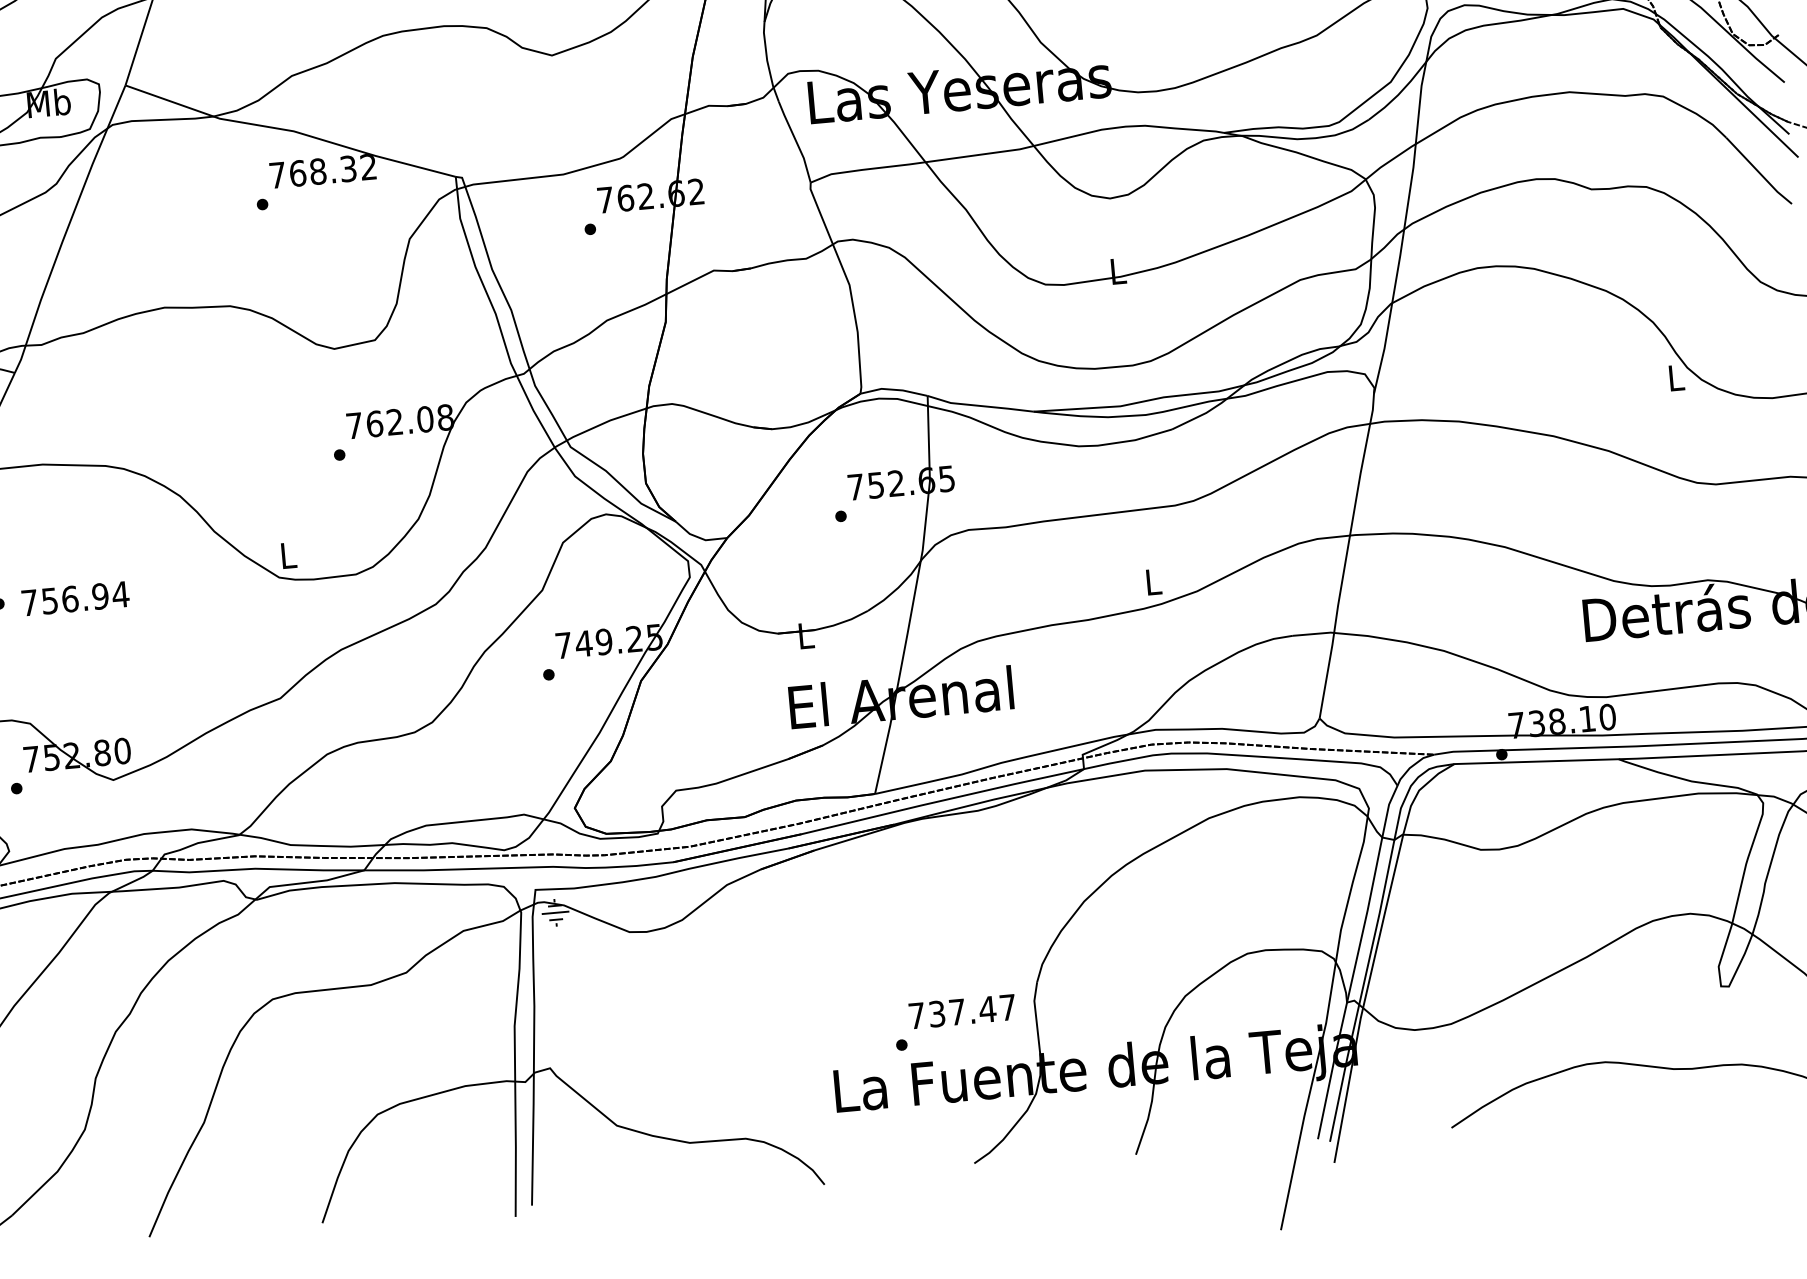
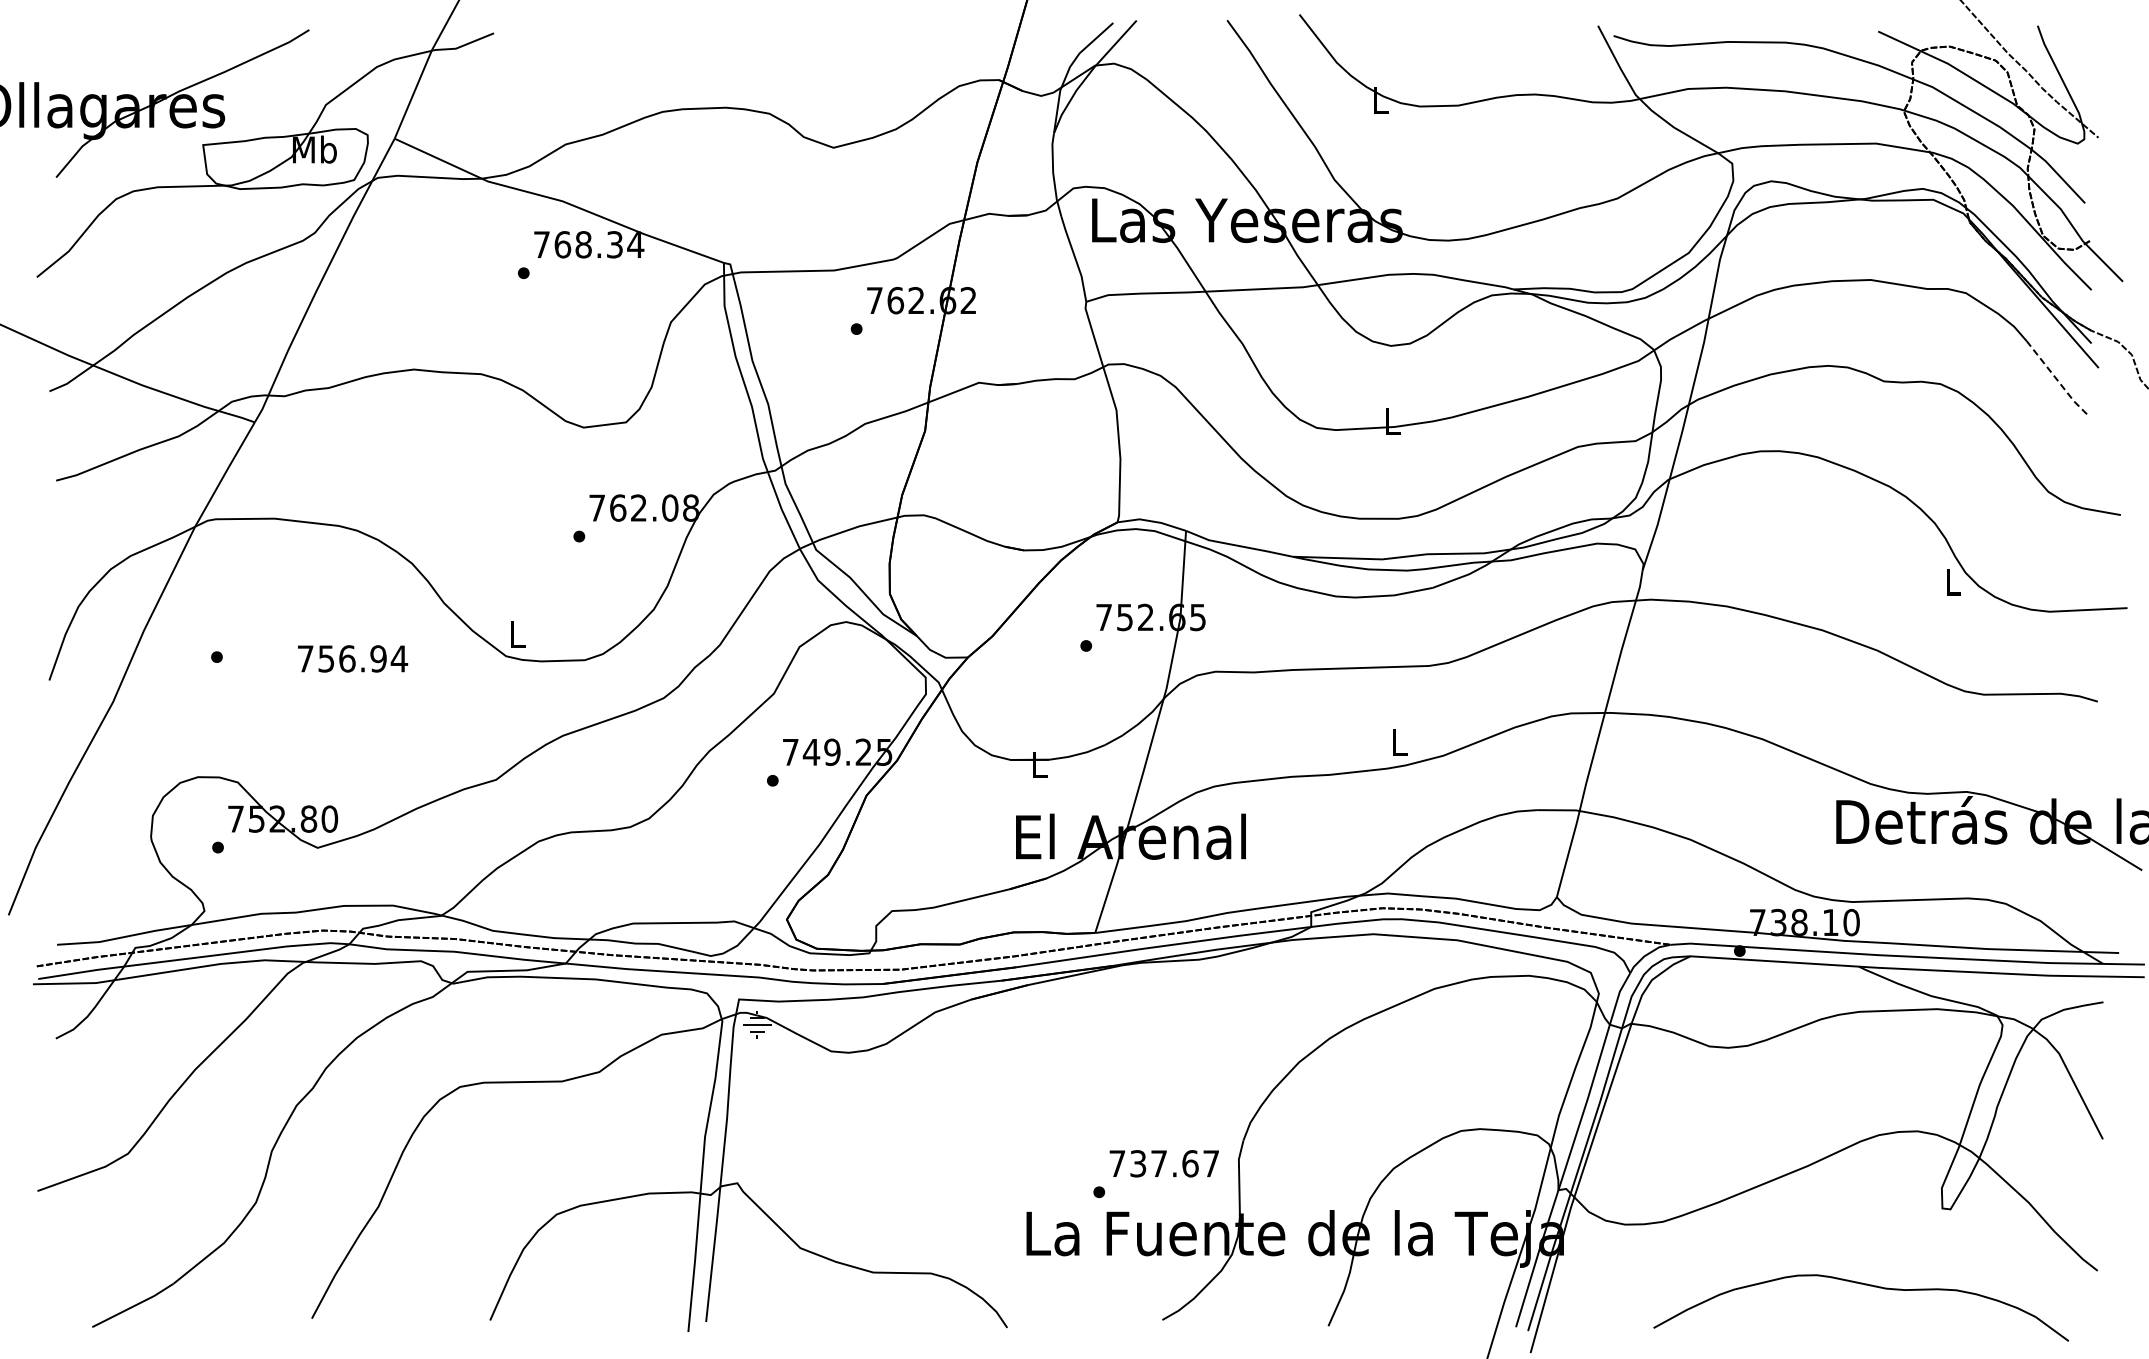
text: (368, 166) -> (635, 244), 768.32 -> 768.34
line: (1758, 172) -> (2056, 379), solid -> dashed
text: (76, 598) -> (353, 658), moved
text: (986, 1009) -> (1189, 1163), 737.47 -> 737.67

